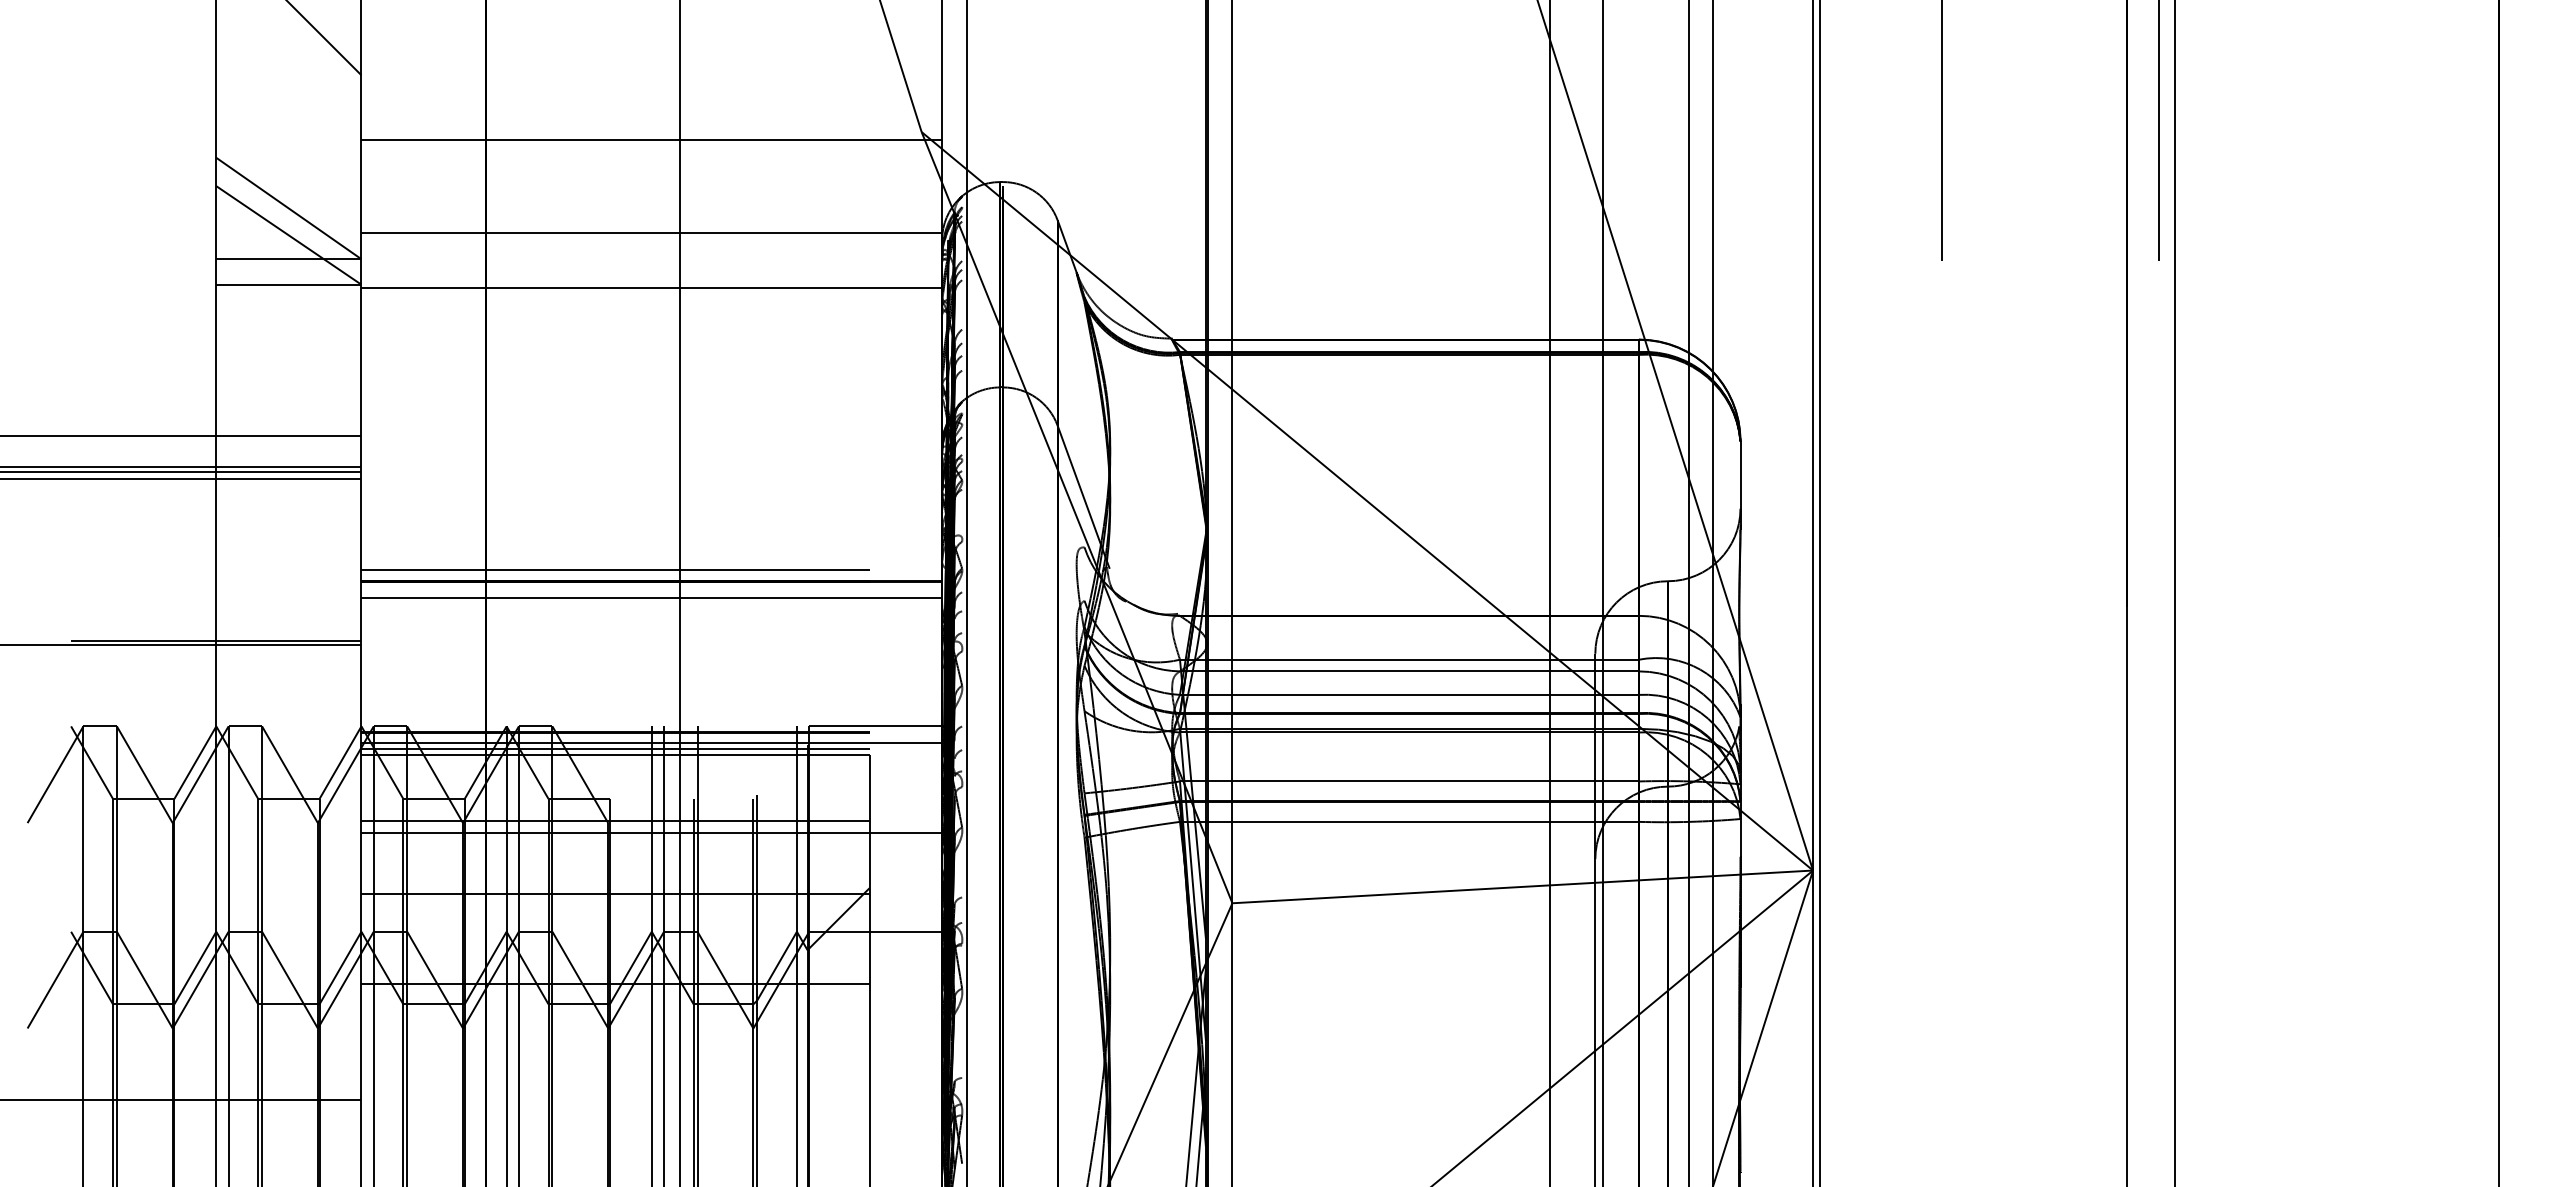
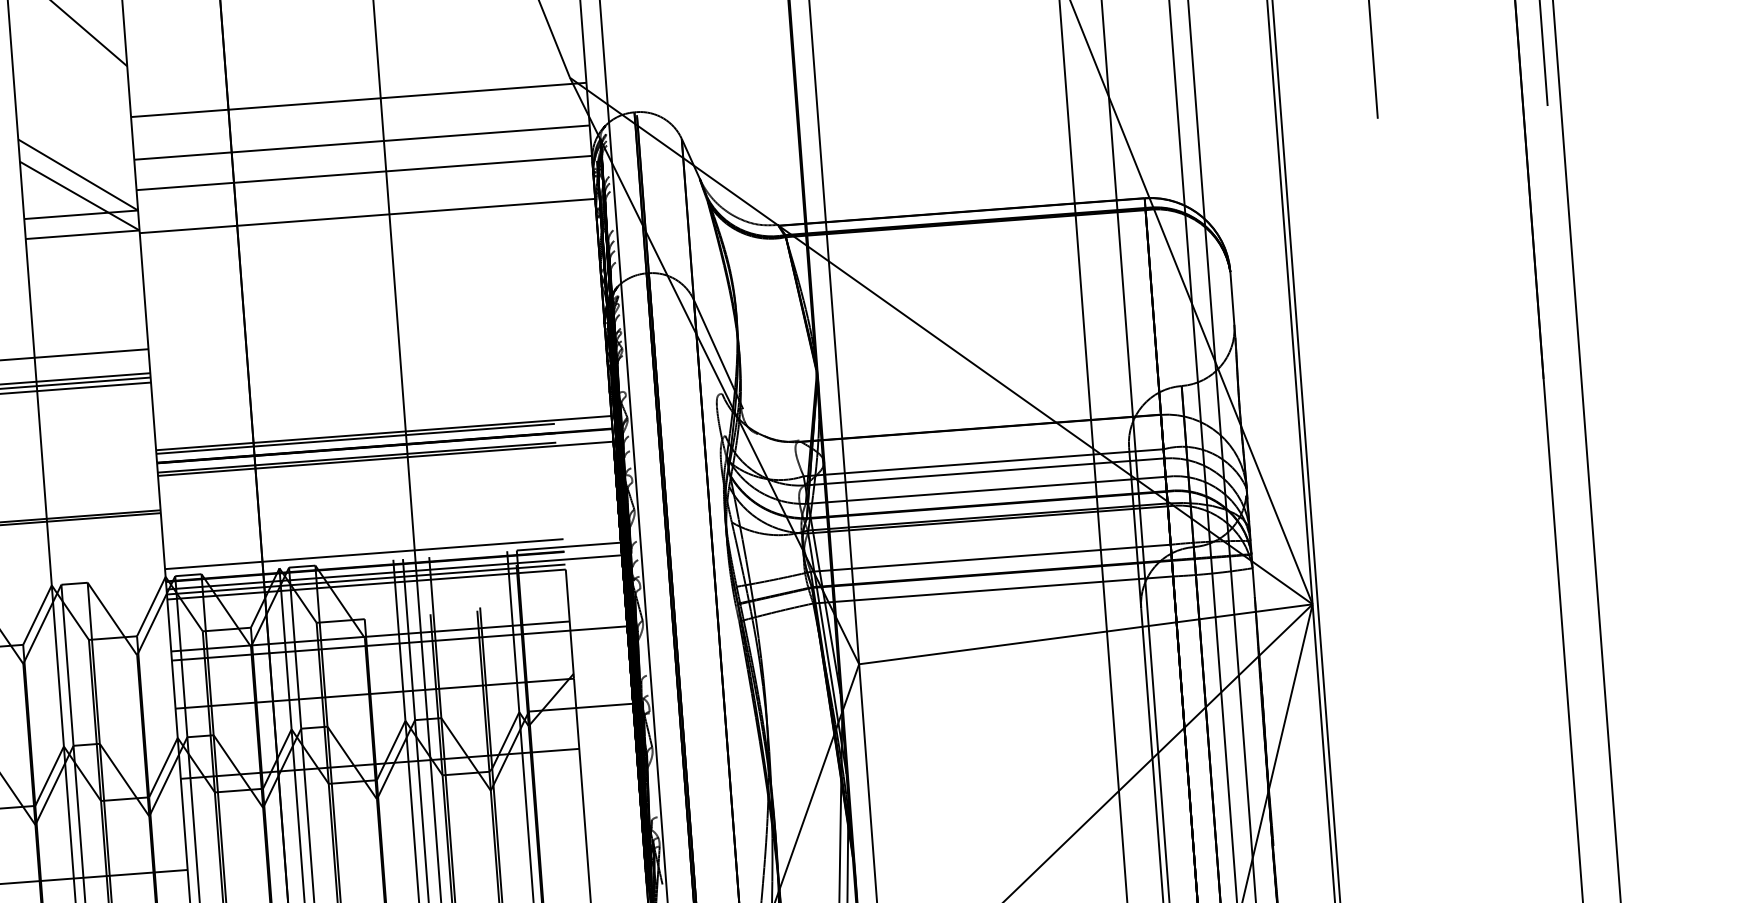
line: (651, 194) -> (361, 142), added
line: (651, 564) -> (383, 432), added
line: (615, 593) -> (357, 457), added
line: (615, 716) -> (364, 554), added

